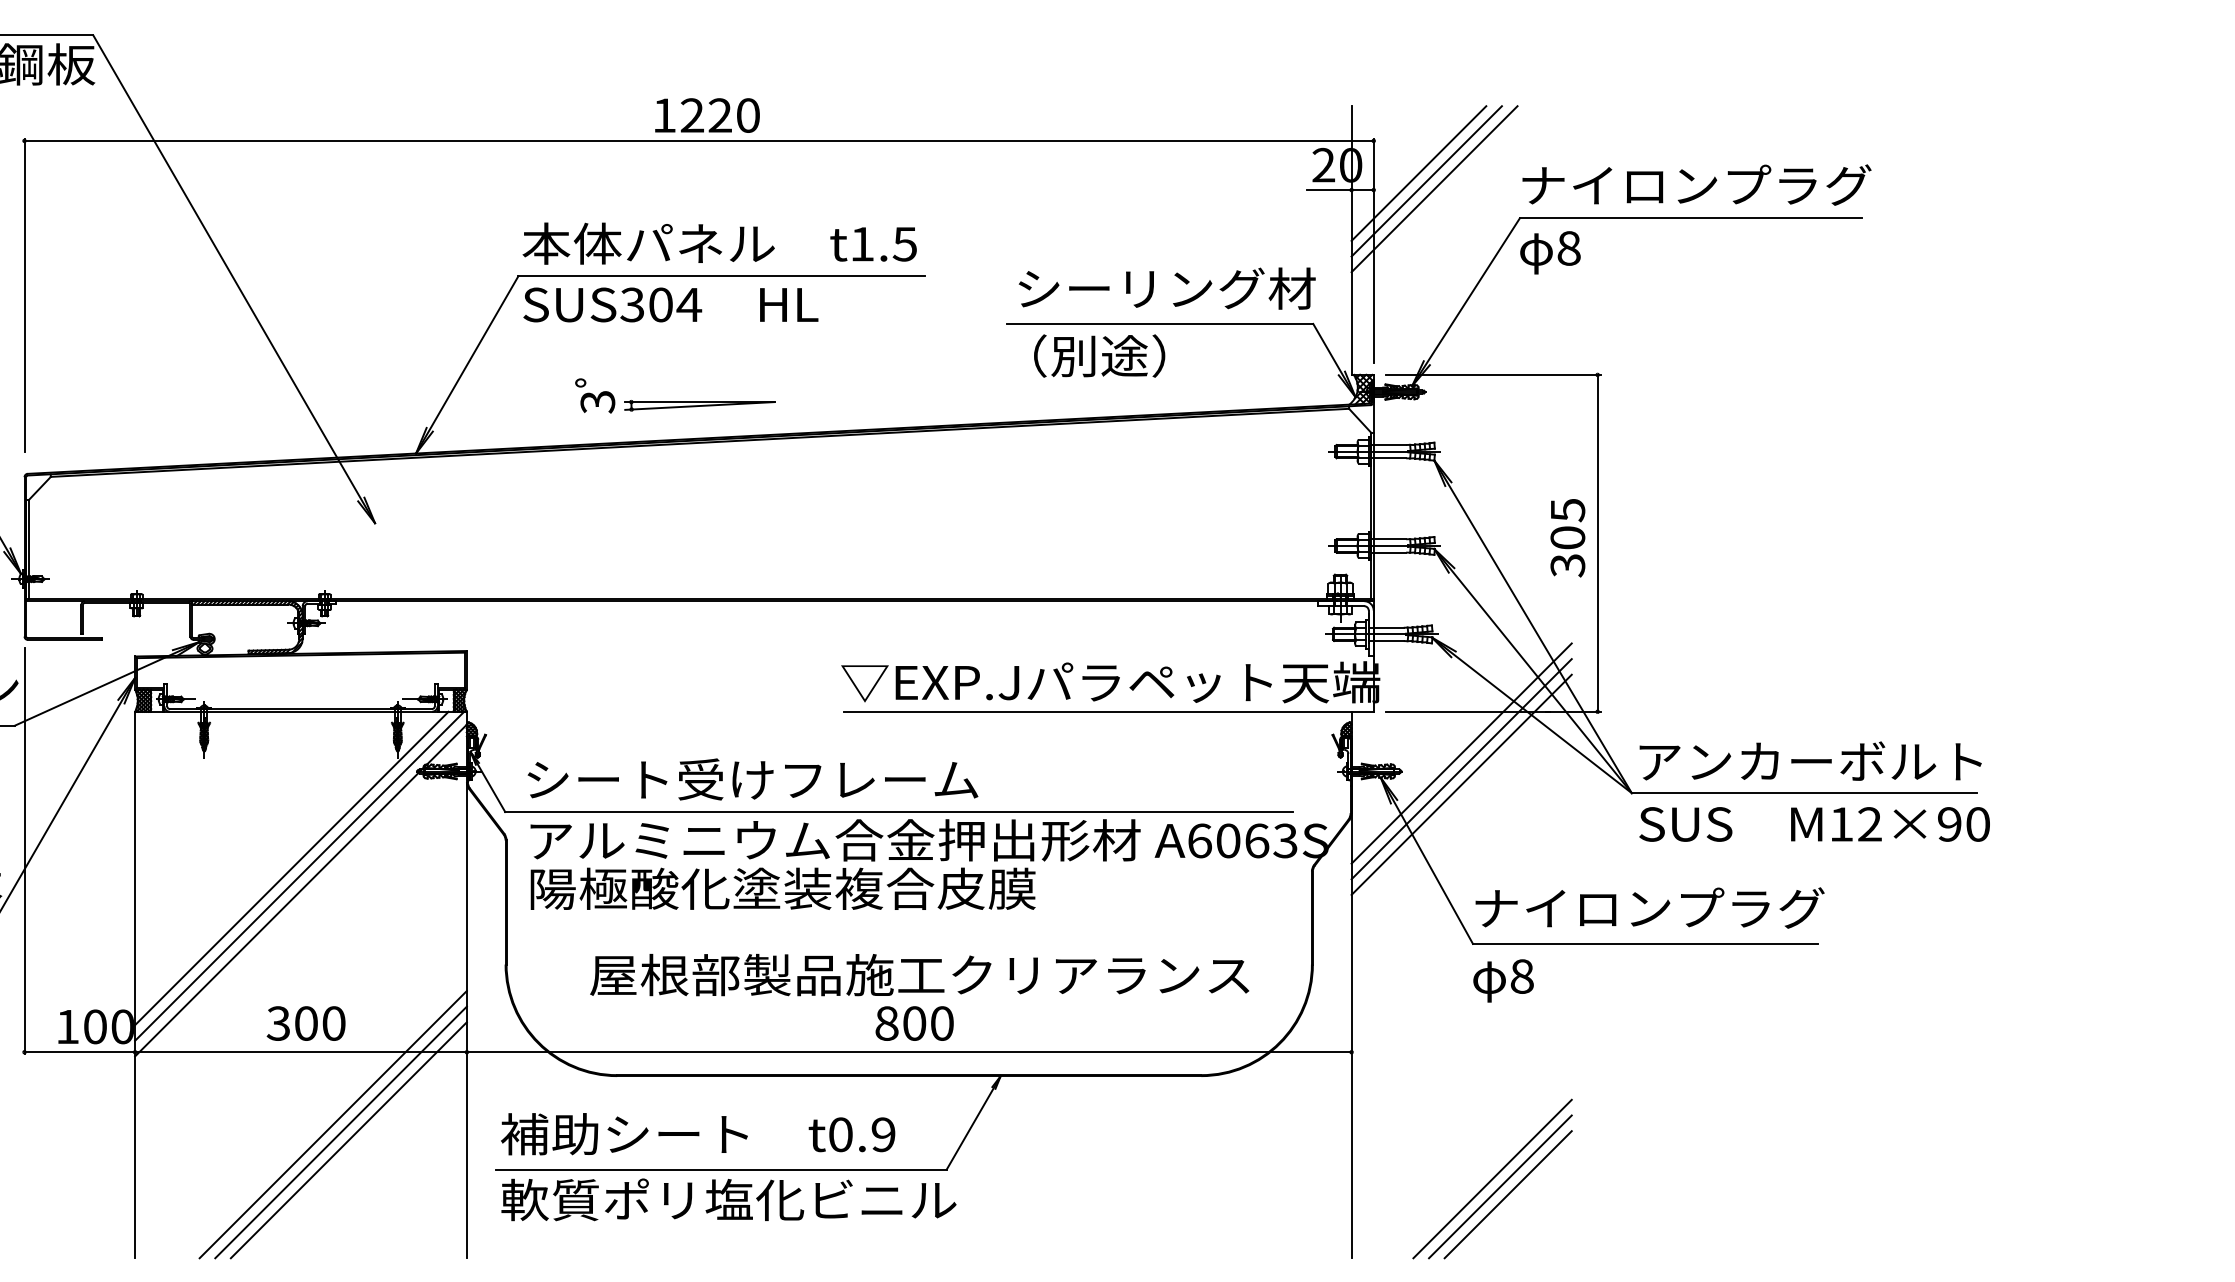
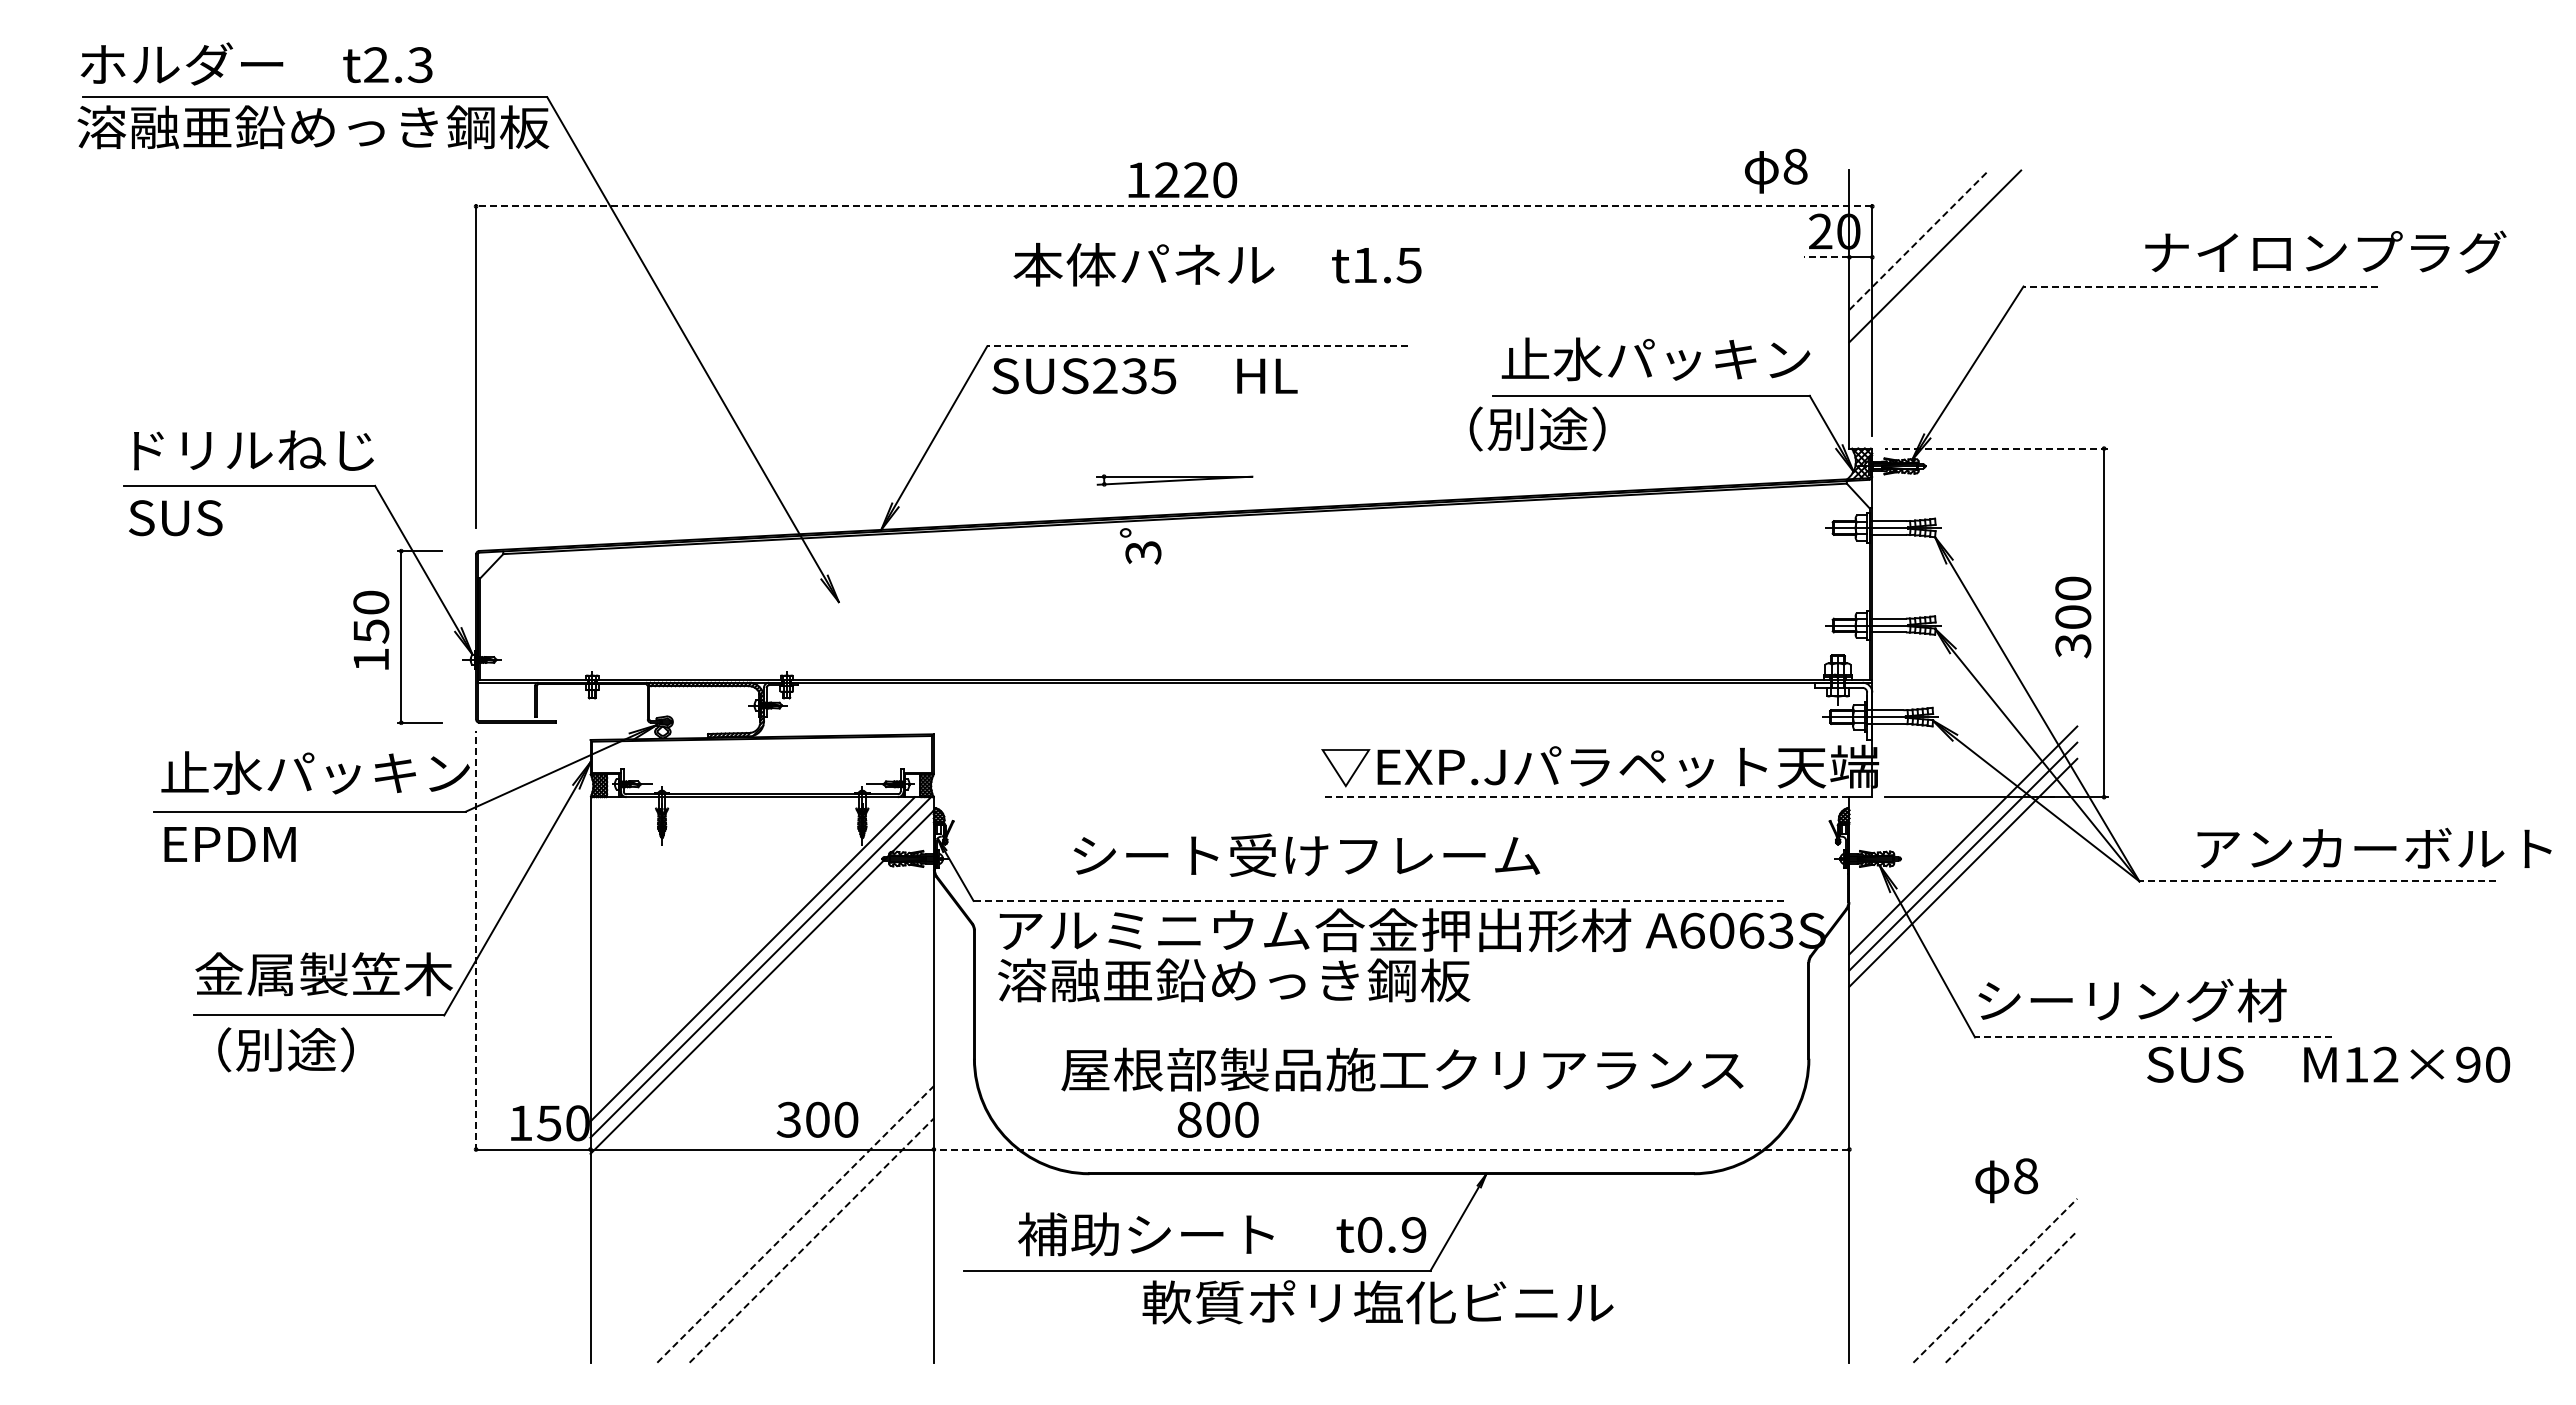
line: (698, 141) -> (1173, 206), solid -> dashed
line: (1419, 173) -> (1919, 240), solid -> dashed
line: (1427, 181) -> (1927, 248), removed
text: (1696, 184) -> (2325, 251), moved
line: (1329, 190) -> (1826, 257), solid -> dashed
line: (1690, 218) -> (2200, 286), solid -> dashed
text: (719, 243) -> (1217, 264), moved
text: (1550, 252) -> (1776, 170), moved
line: (721, 276) -> (1197, 346), solid -> dashed
text: (1165, 288) -> (1656, 359), シーリング材 -> 止水パッキン
text: (660, 305) -> (1134, 376), SUS304 -> SUS235
text: (1099, 355) -> (1537, 428), moved
line: (1492, 374) -> (1995, 448), solid -> dashed
text: (595, 396) -> (1140, 546), moved
text: (1568, 510) -> (2073, 588), 305 -> 300
line: (1097, 712) -> (1586, 797), solid -> dashed
text: (1810, 760) -> (2374, 847), moved
text: (752, 778) -> (1306, 854), moved
line: (1803, 793) -> (2317, 881), solid -> dashed
line: (899, 811) -> (1381, 900), solid -> dashed
text: (1814, 824) -> (2328, 1064), moved
line: (24, 850) -> (476, 940), solid -> dashed
text: (782, 888) -> (1260, 980), 陽極酸化塗装複合皮膜 -> 溶融亜鉛めっき鋼板
text: (1649, 908) -> (2157, 1000), ナイロンプラグ -> シーリング材
line: (1644, 944) -> (2152, 1037), solid -> dashed
text: (1503, 980) -> (2006, 1180), moved
text: (306, 1023) -> (817, 1119), moved
text: (913, 1023) -> (1217, 1119), moved
text: (94, 1027) -> (548, 1123), 100 -> 150
line: (909, 1052) -> (1391, 1149), solid -> dashed
line: (333, 1124) -> (795, 1224), solid -> dashed
line: (340, 1132) -> (803, 1232), removed
text: (698, 1134) -> (1222, 1234), moved
line: (348, 1140) -> (811, 1240), solid -> dashed
line: (1492, 1178) -> (1995, 1280), solid -> dashed
line: (1500, 1186) -> (2003, 1288), removed
line: (1508, 1194) -> (2011, 1296), solid -> dashed
text: (728, 1200) -> (1377, 1302), moved

